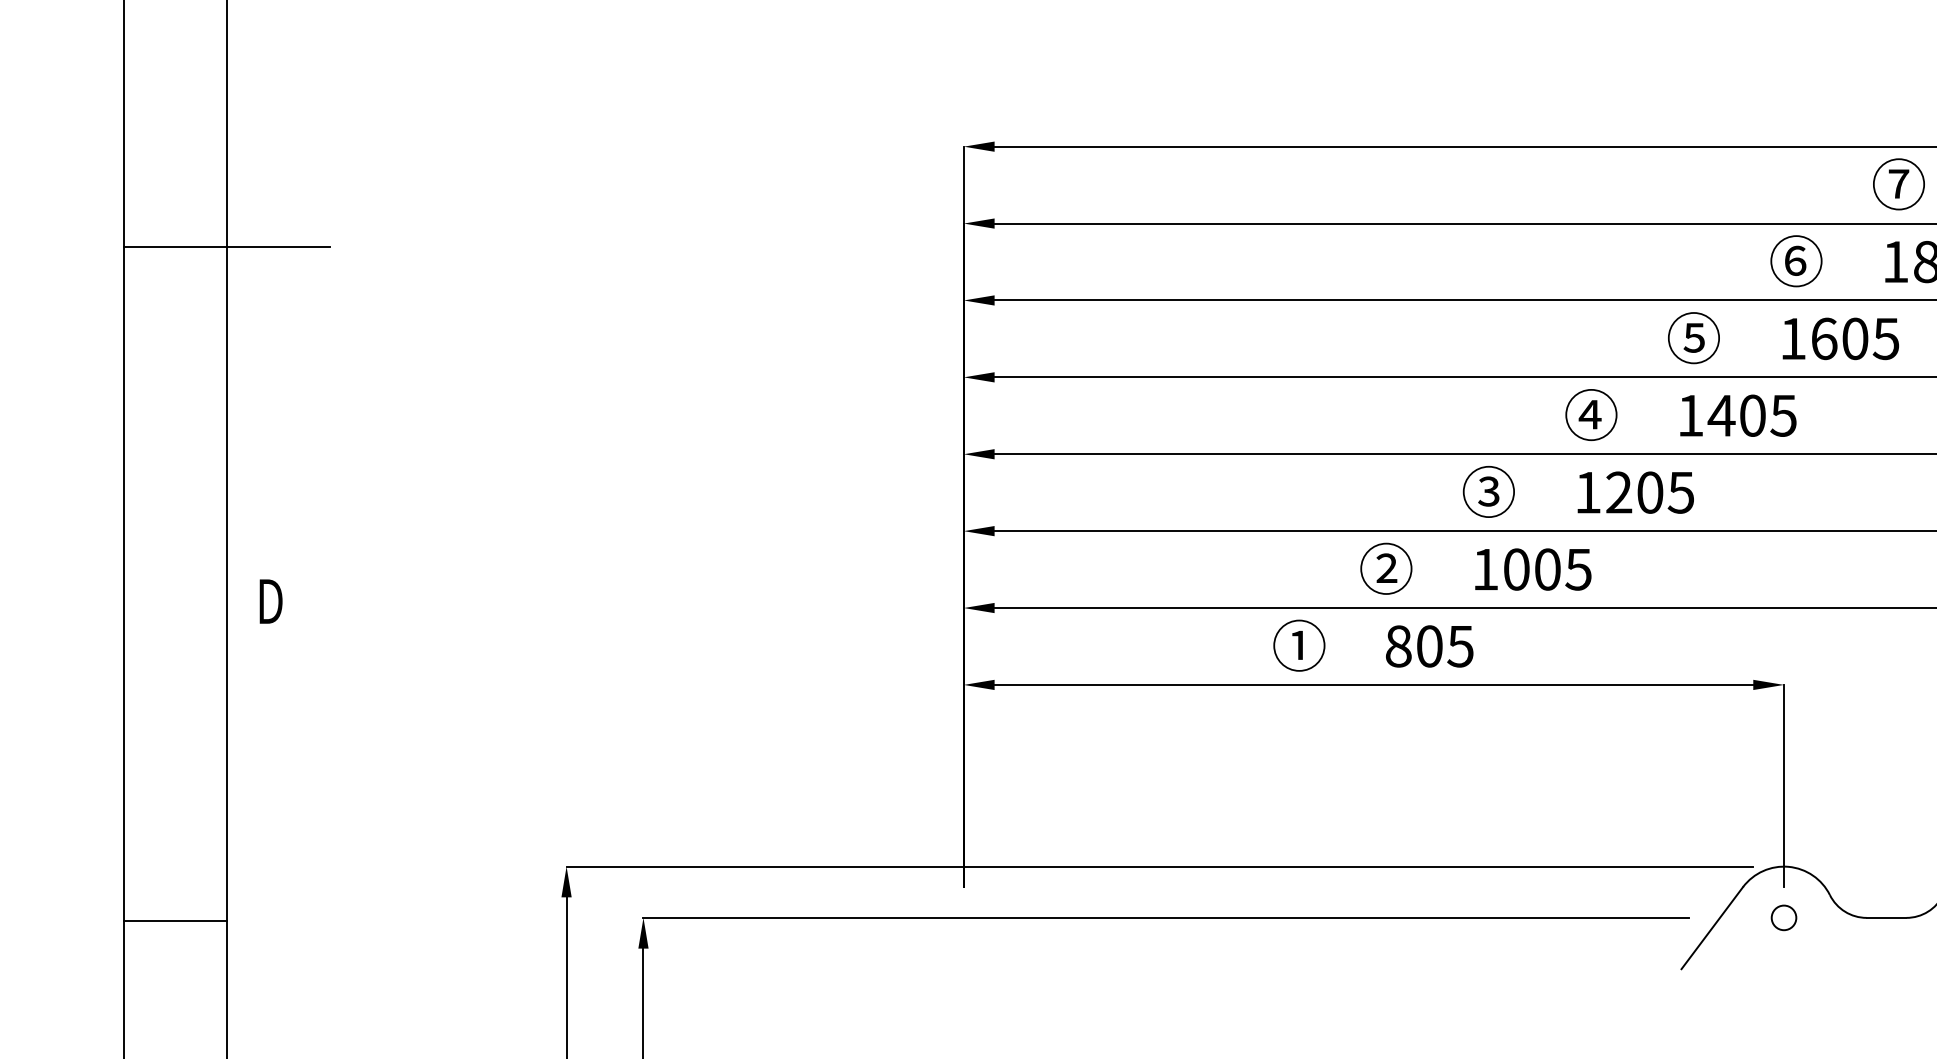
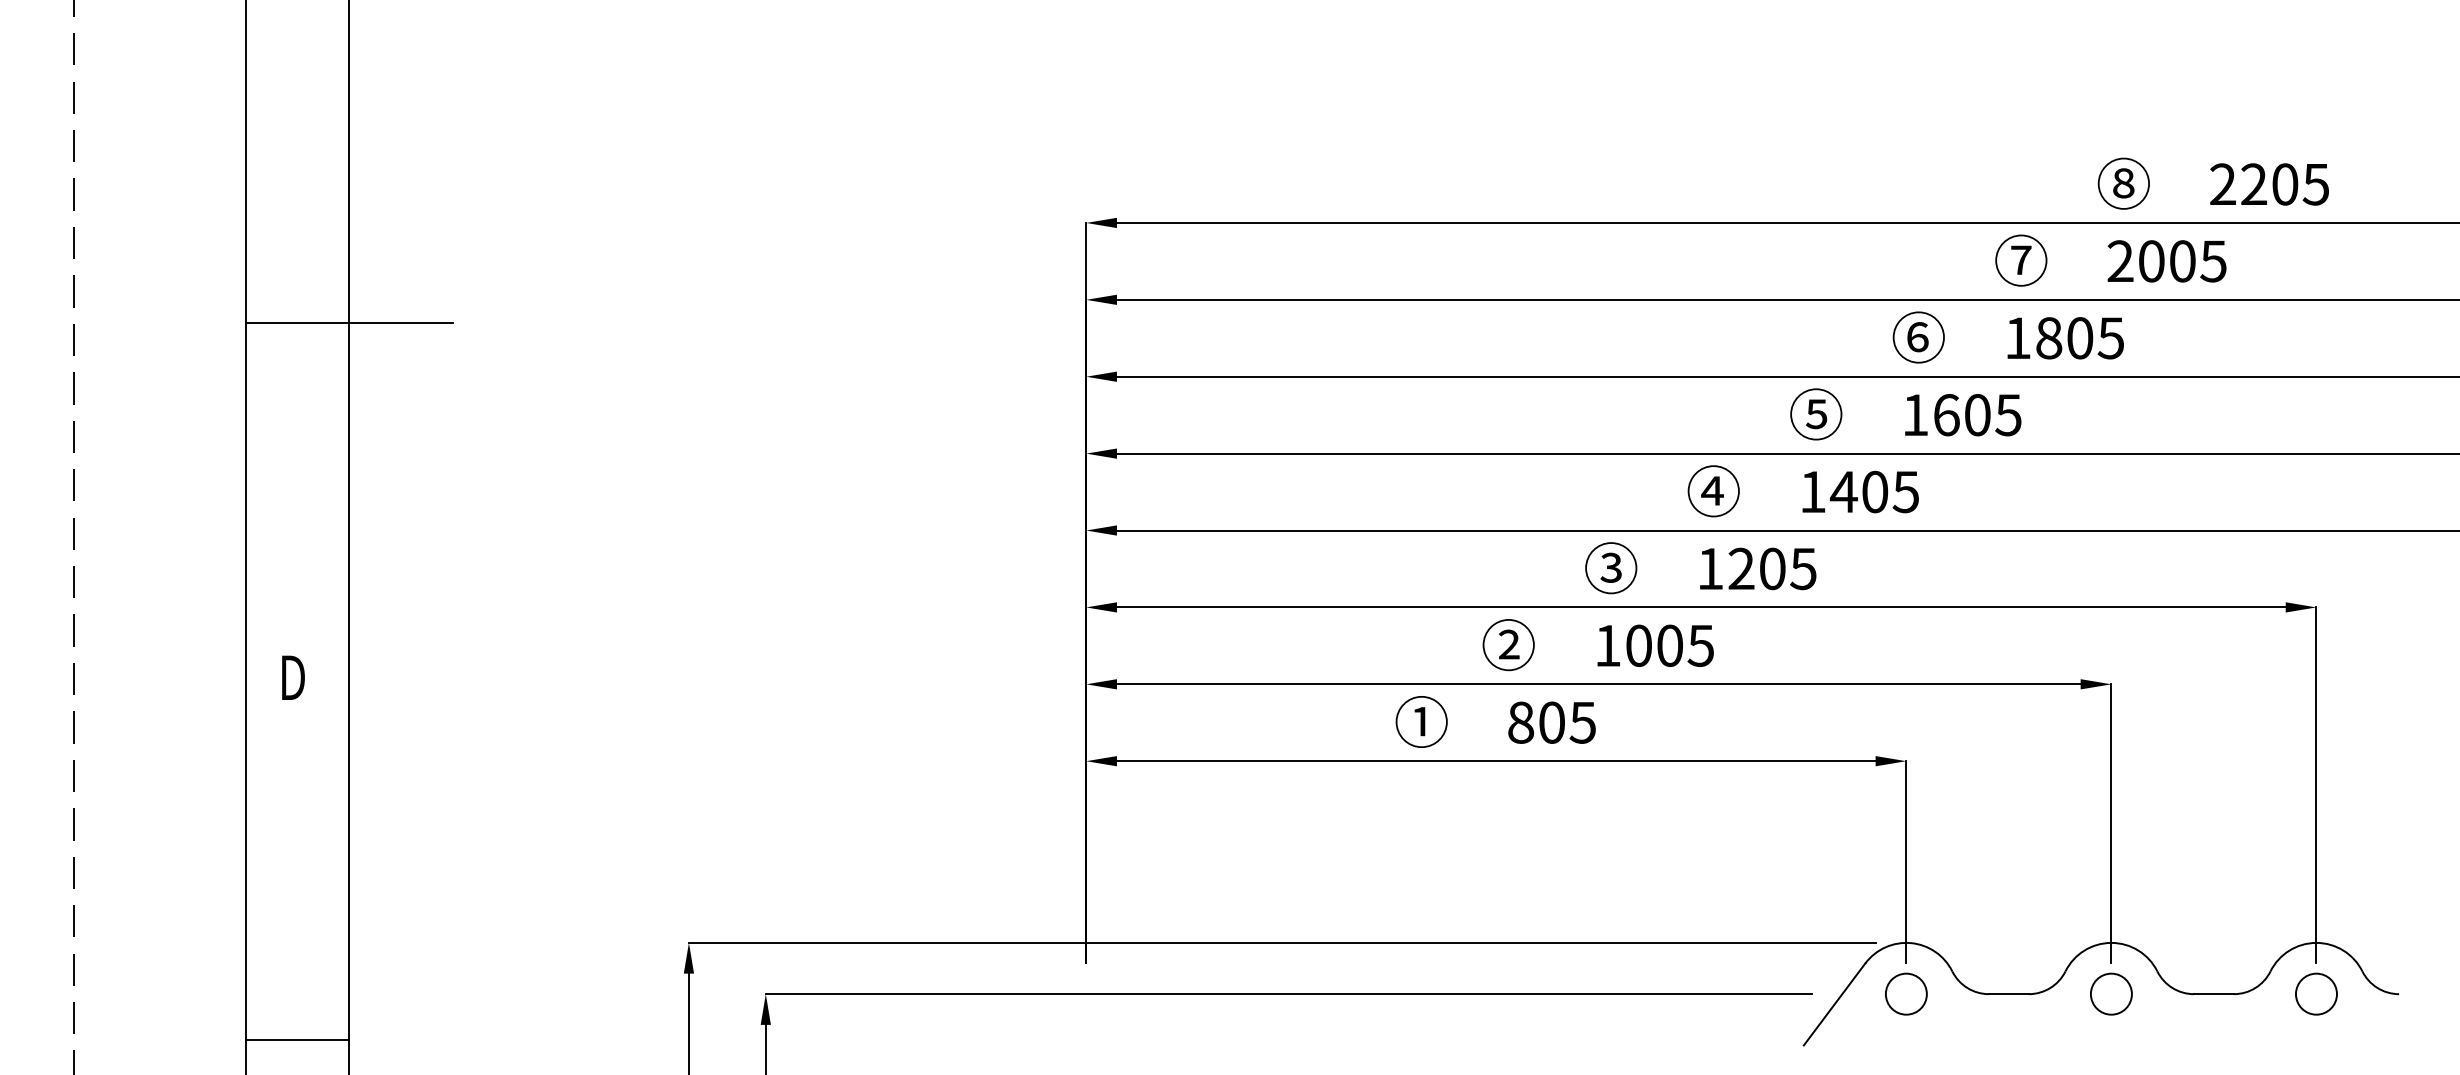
text: (271, 601) -> (293, 677), moved
circle: (1783, 917) -> (1905, 993), size x1.67
line: (175, 921) -> (297, 1039), moved

